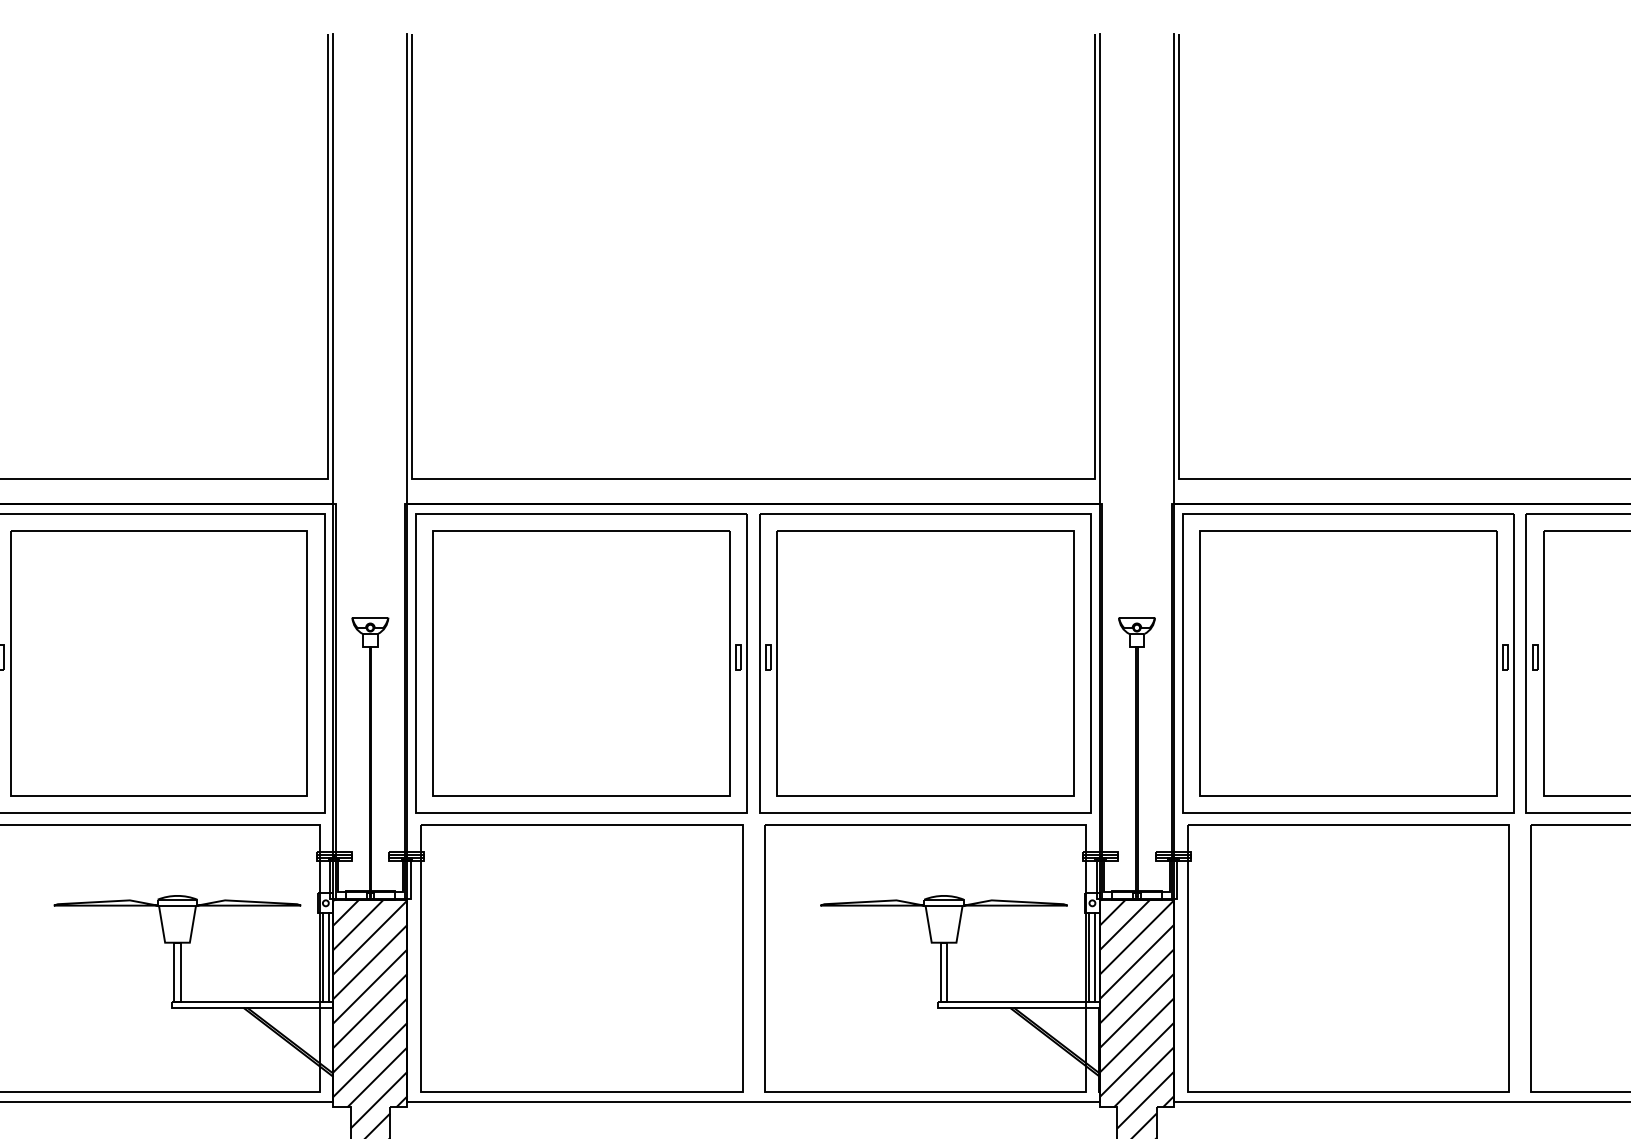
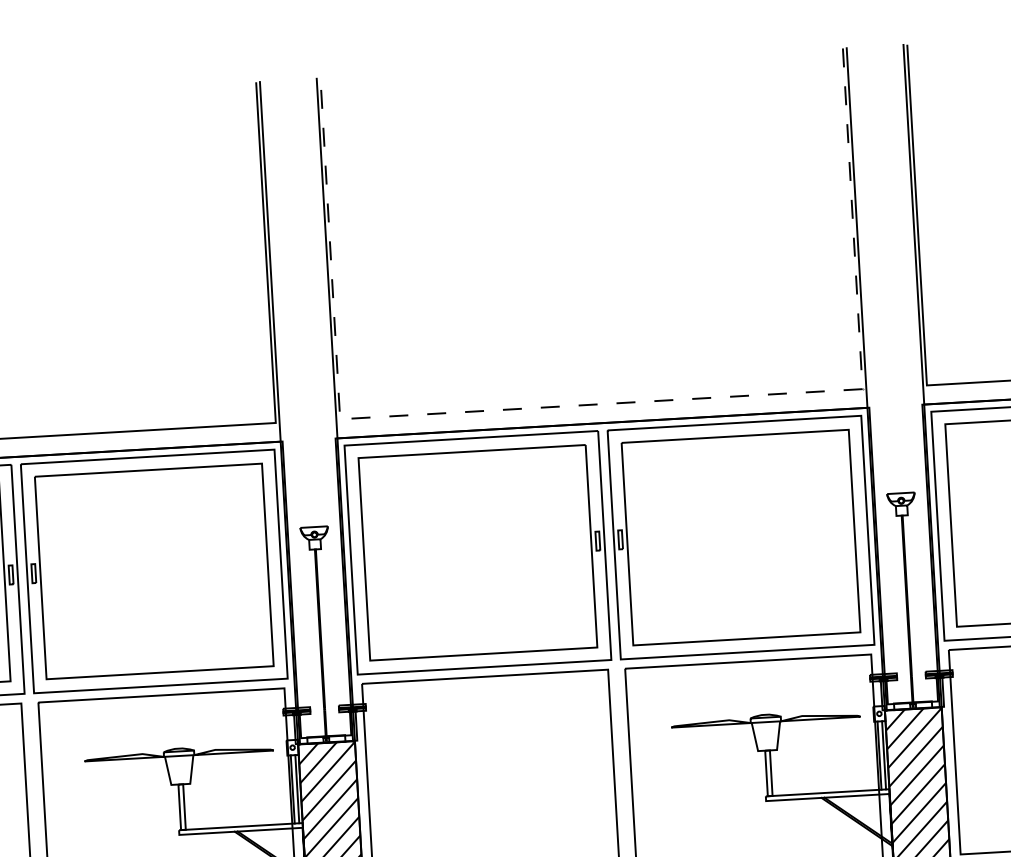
line: (753, 479) -> (601, 404), solid -> dashed

